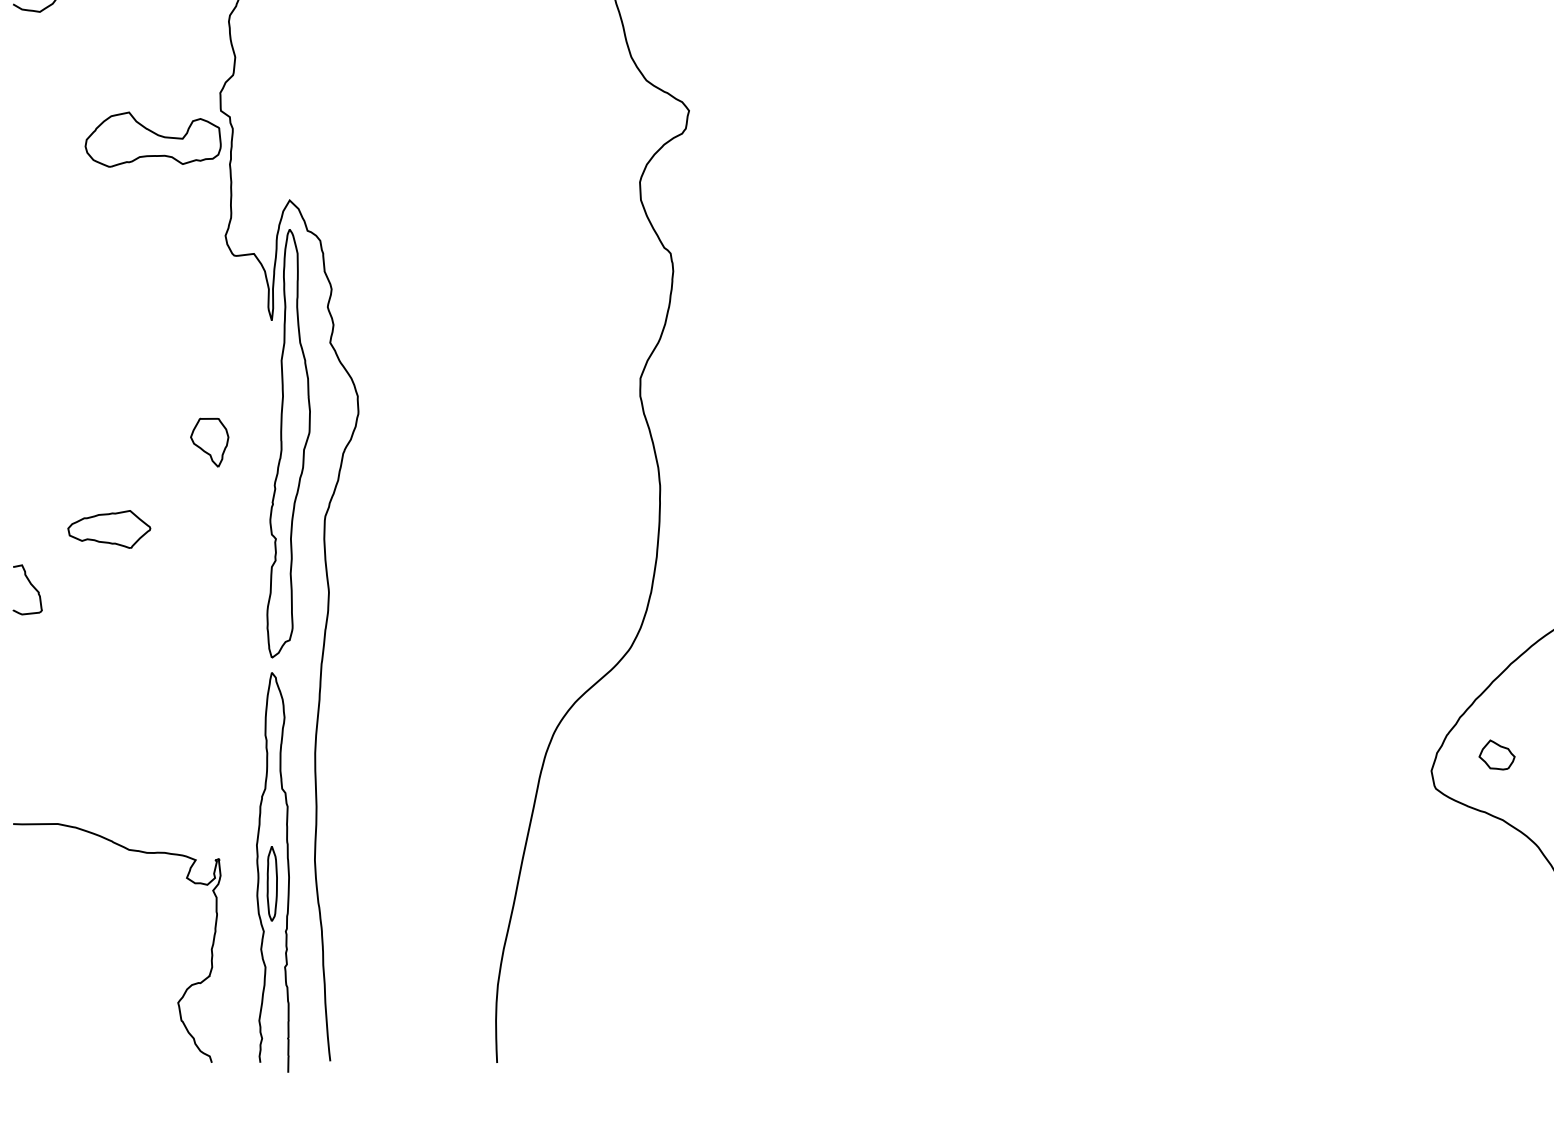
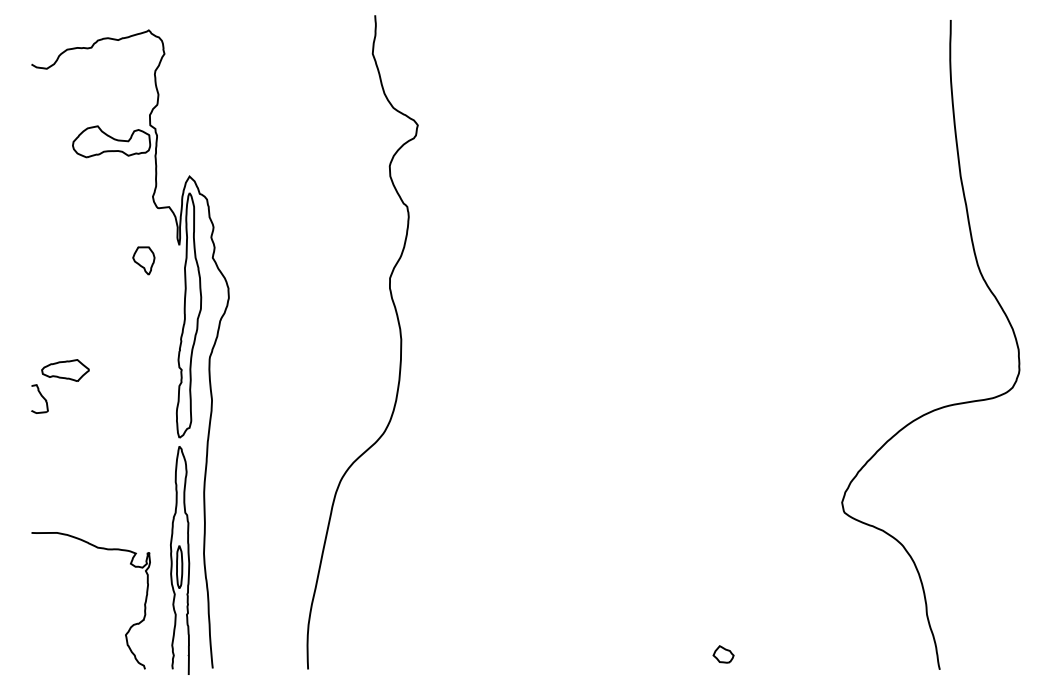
part: (209, 441) -> (143, 260), moved
part: (109, 529) -> (65, 370), moved
part: (1496, 755) -> (723, 654), moved

